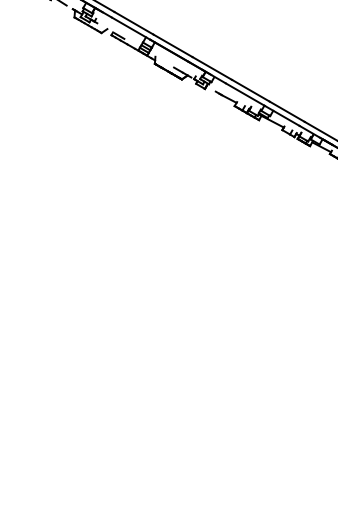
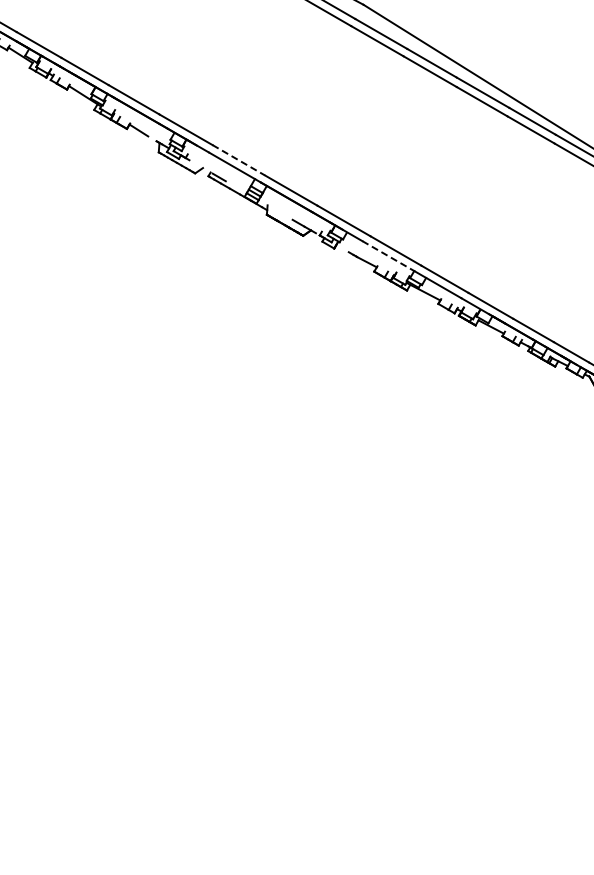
line: (134, 23) -> (239, 160), solid -> dashed
line: (246, 94) -> (389, 256), solid -> dashed

